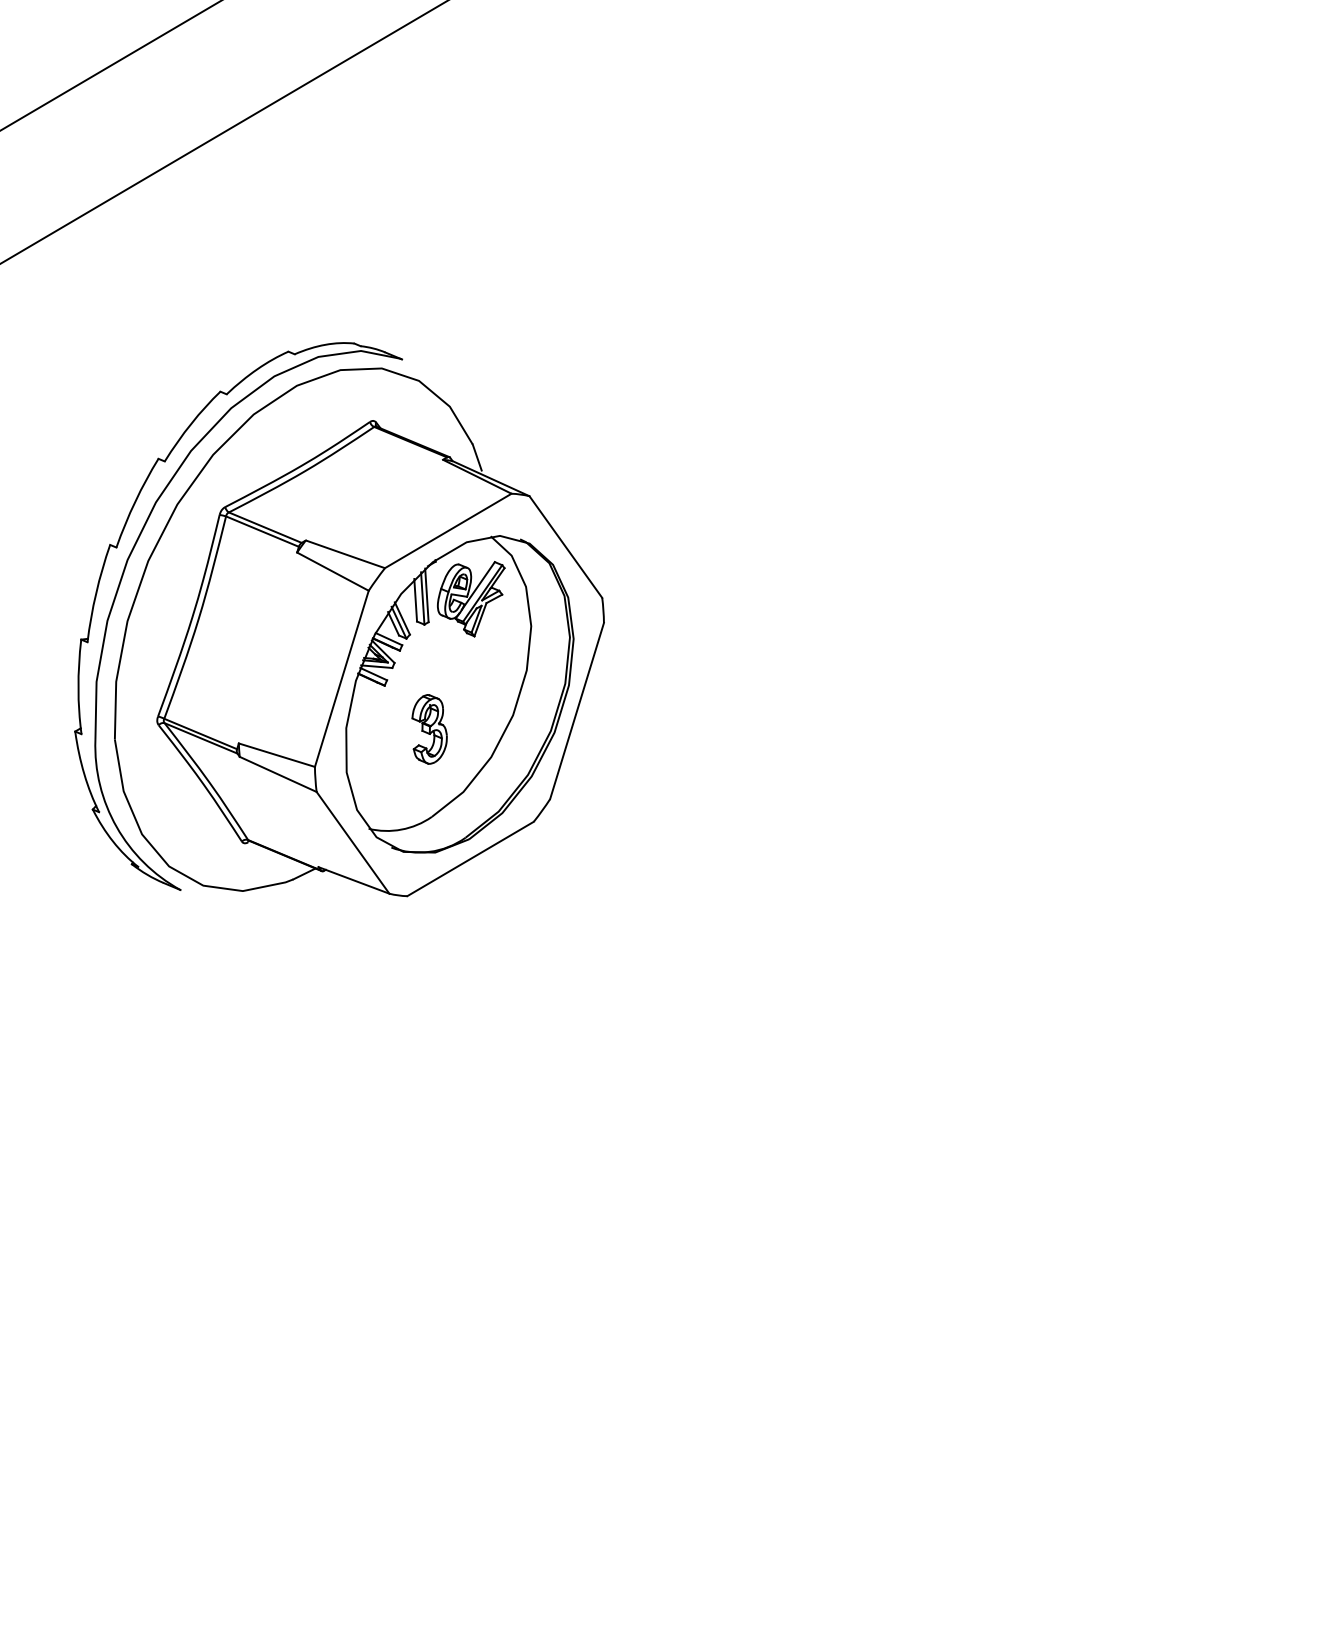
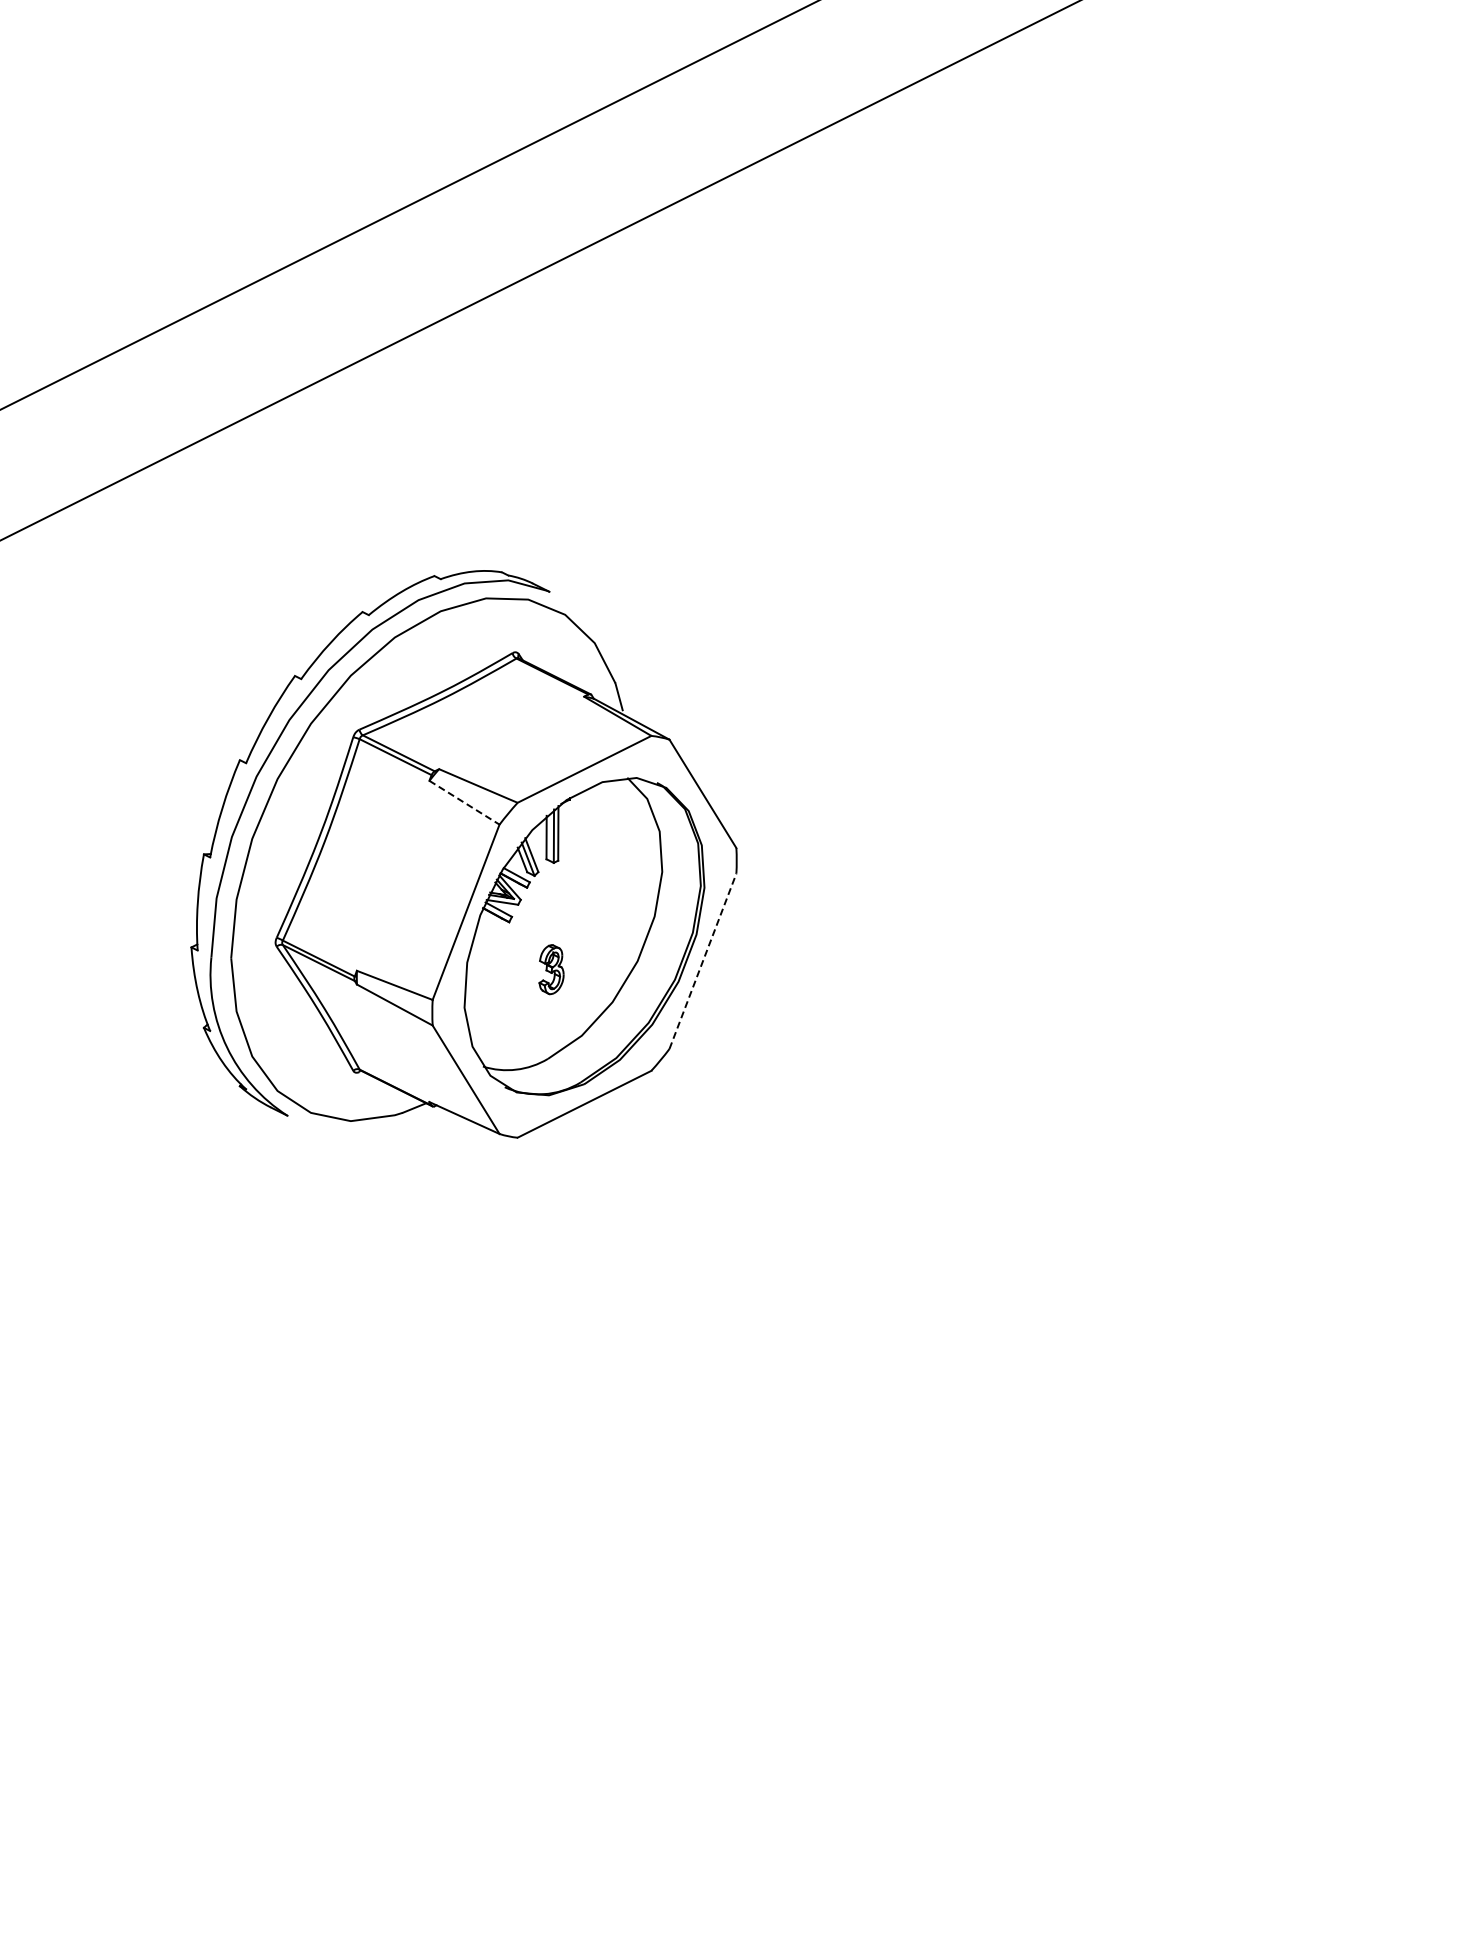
line: (333, 572) -> (464, 803), solid -> dashed
part: (471, 600) -> (603, 841), removed
line: (576, 711) -> (702, 961), solid -> dashed
part: (429, 729) -> (551, 969), size x0.7

